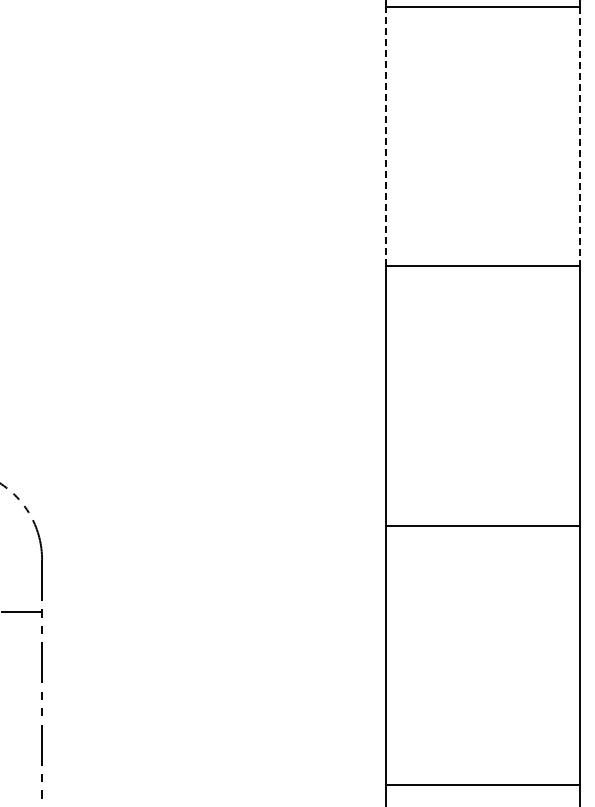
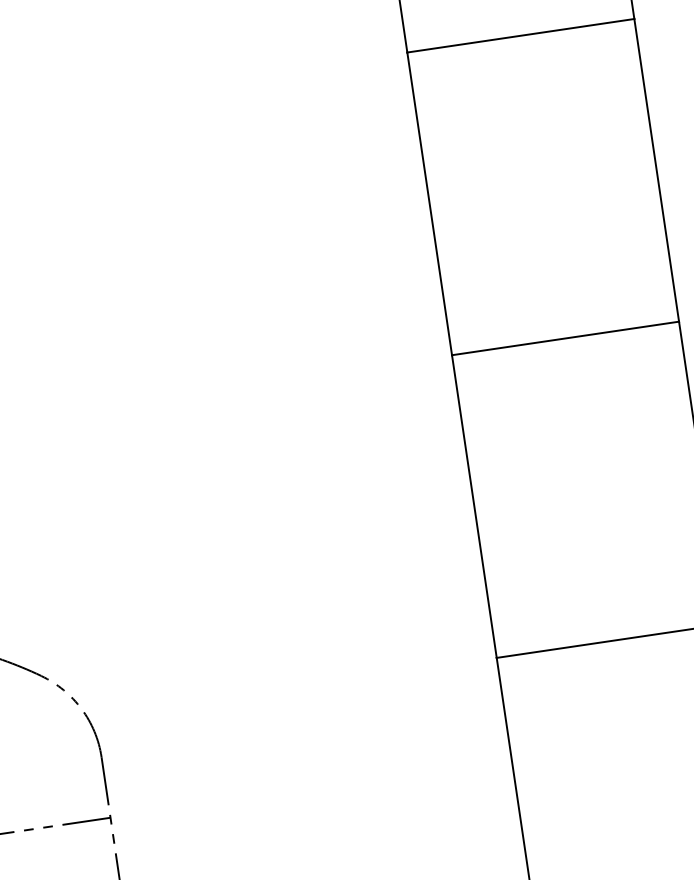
line: (385, 136) -> (429, 203), dashed -> solid
line: (579, 136) -> (656, 170), dashed -> solid

